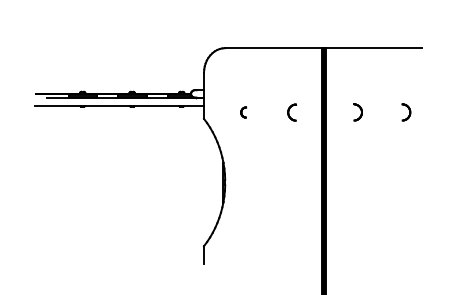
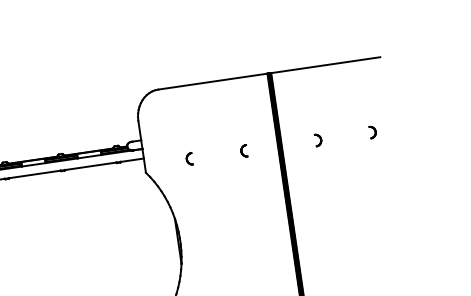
part: (291, 112) -> (243, 151), size x0.62
part: (357, 112) -> (317, 140), size x0.62
part: (406, 112) -> (373, 132), size x0.62

